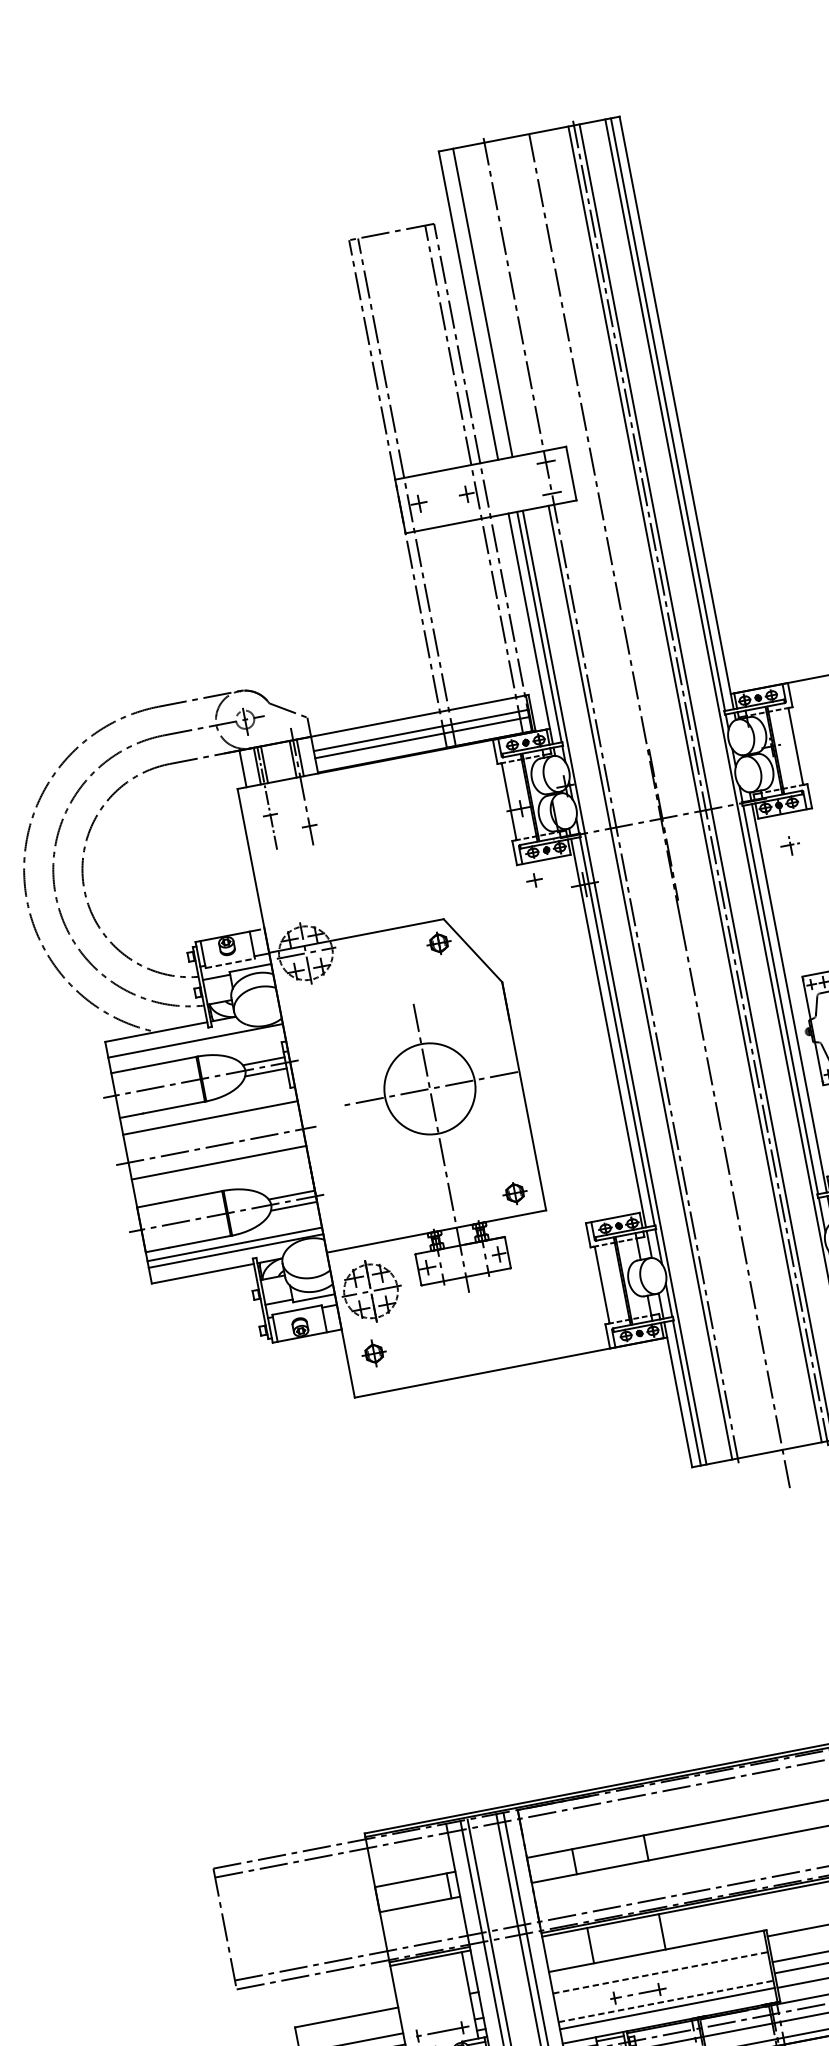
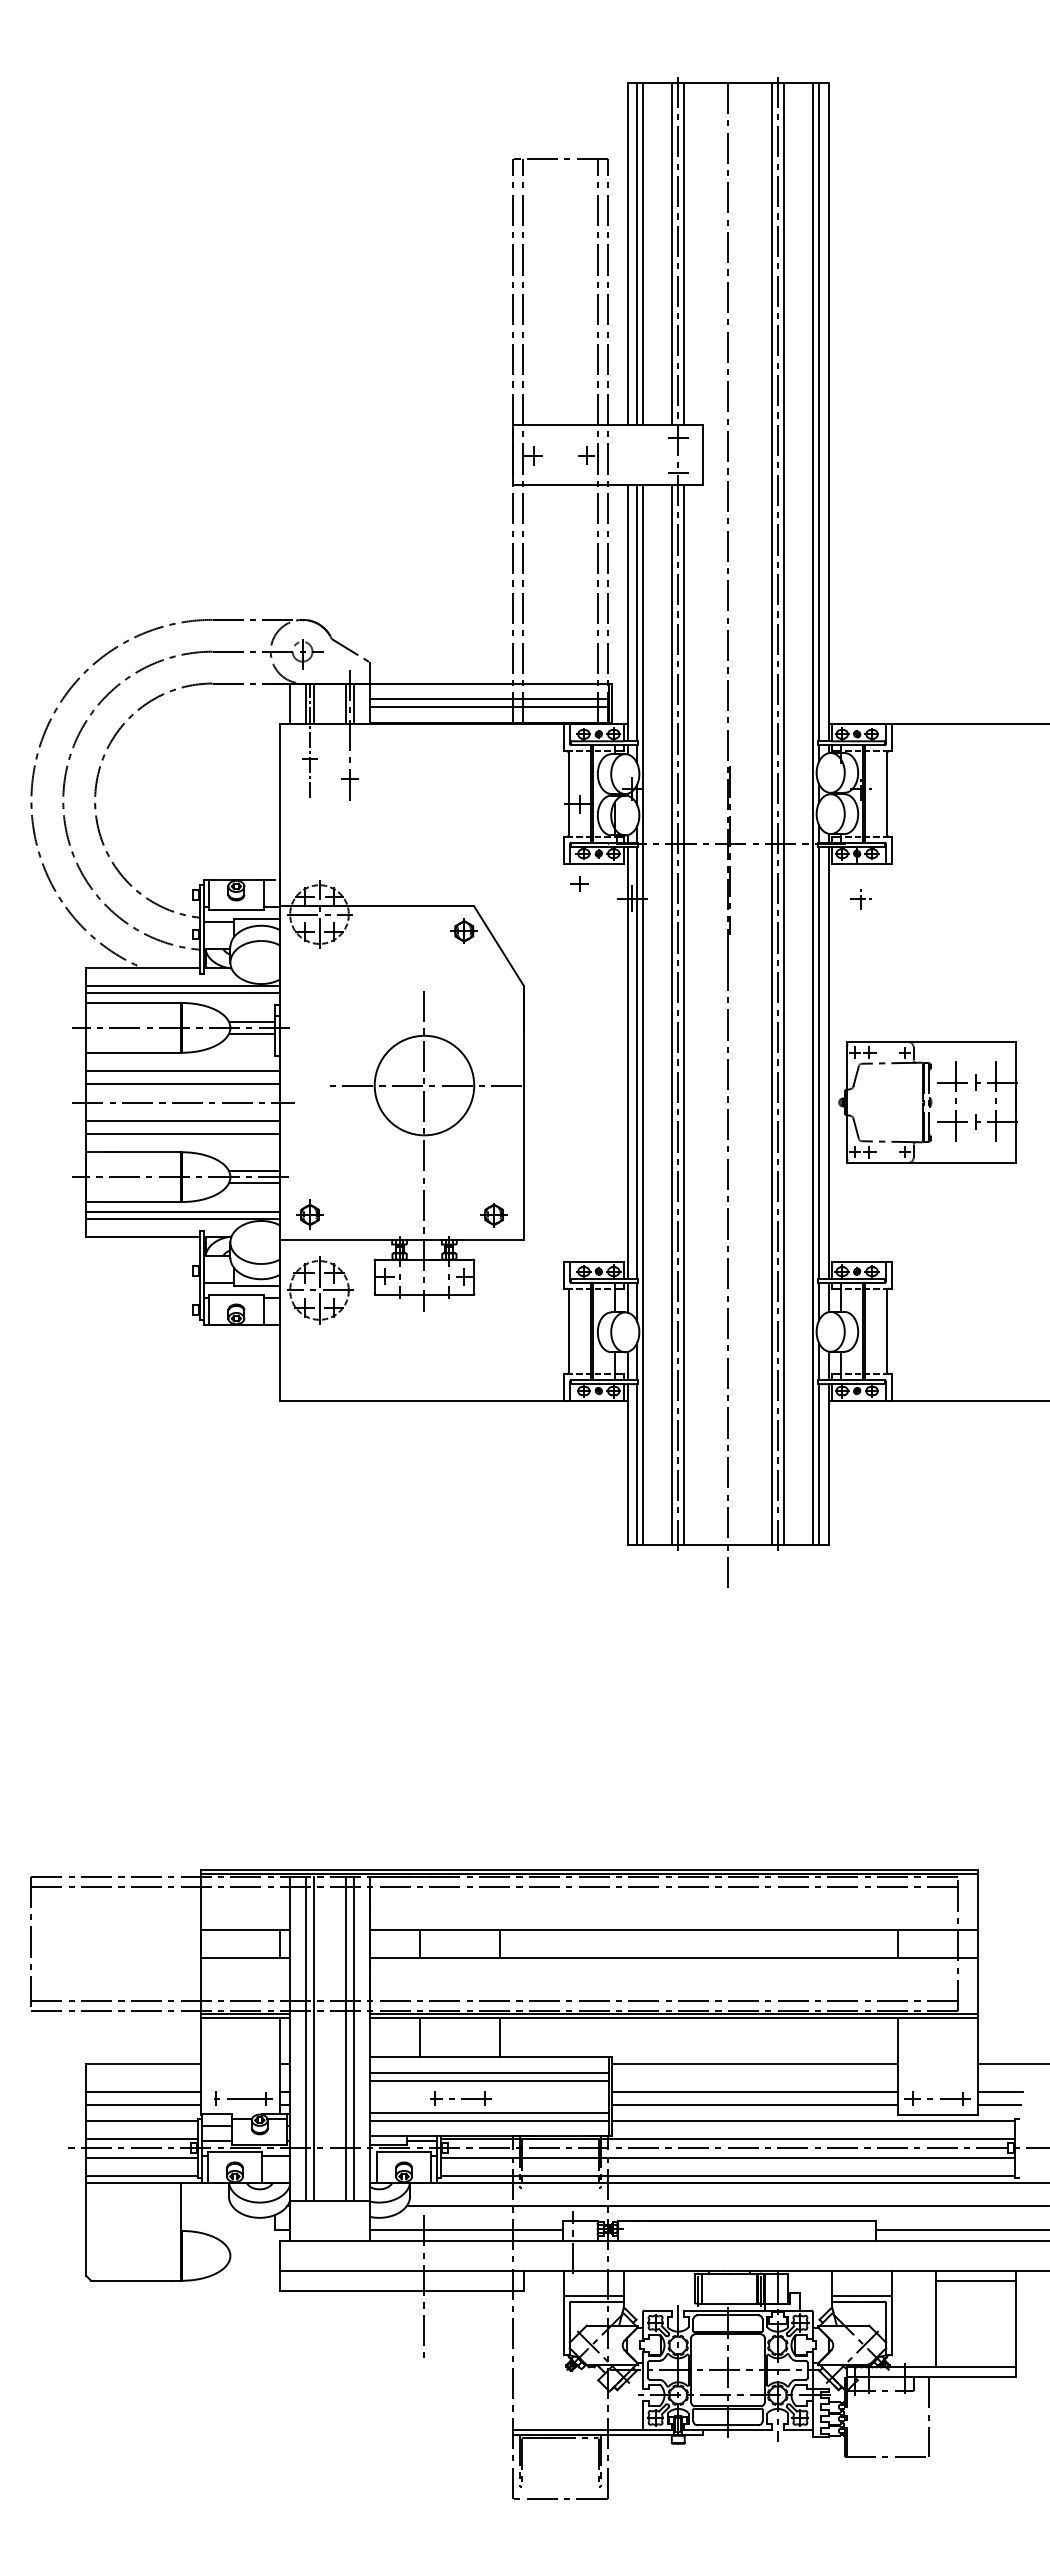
line: (519, 295) -> (684, 253), added
line: (508, 297) -> (672, 253), added
line: (477, 303) -> (637, 253), added
line: (230, 963) -> (236, 909), dashed -> solid
line: (651, 980) -> (684, 1015), added
line: (197, 1047) -> (183, 993), added
line: (212, 1128) -> (183, 1083), added
line: (221, 1173) -> (183, 1133), added
part: (373, 1353) -> (309, 1214), moved
line: (658, 1965) -> (488, 2072), added
line: (660, 1972) -> (489, 2080), dashed -> solid
line: (666, 2001) -> (489, 2112), dashed -> solid

